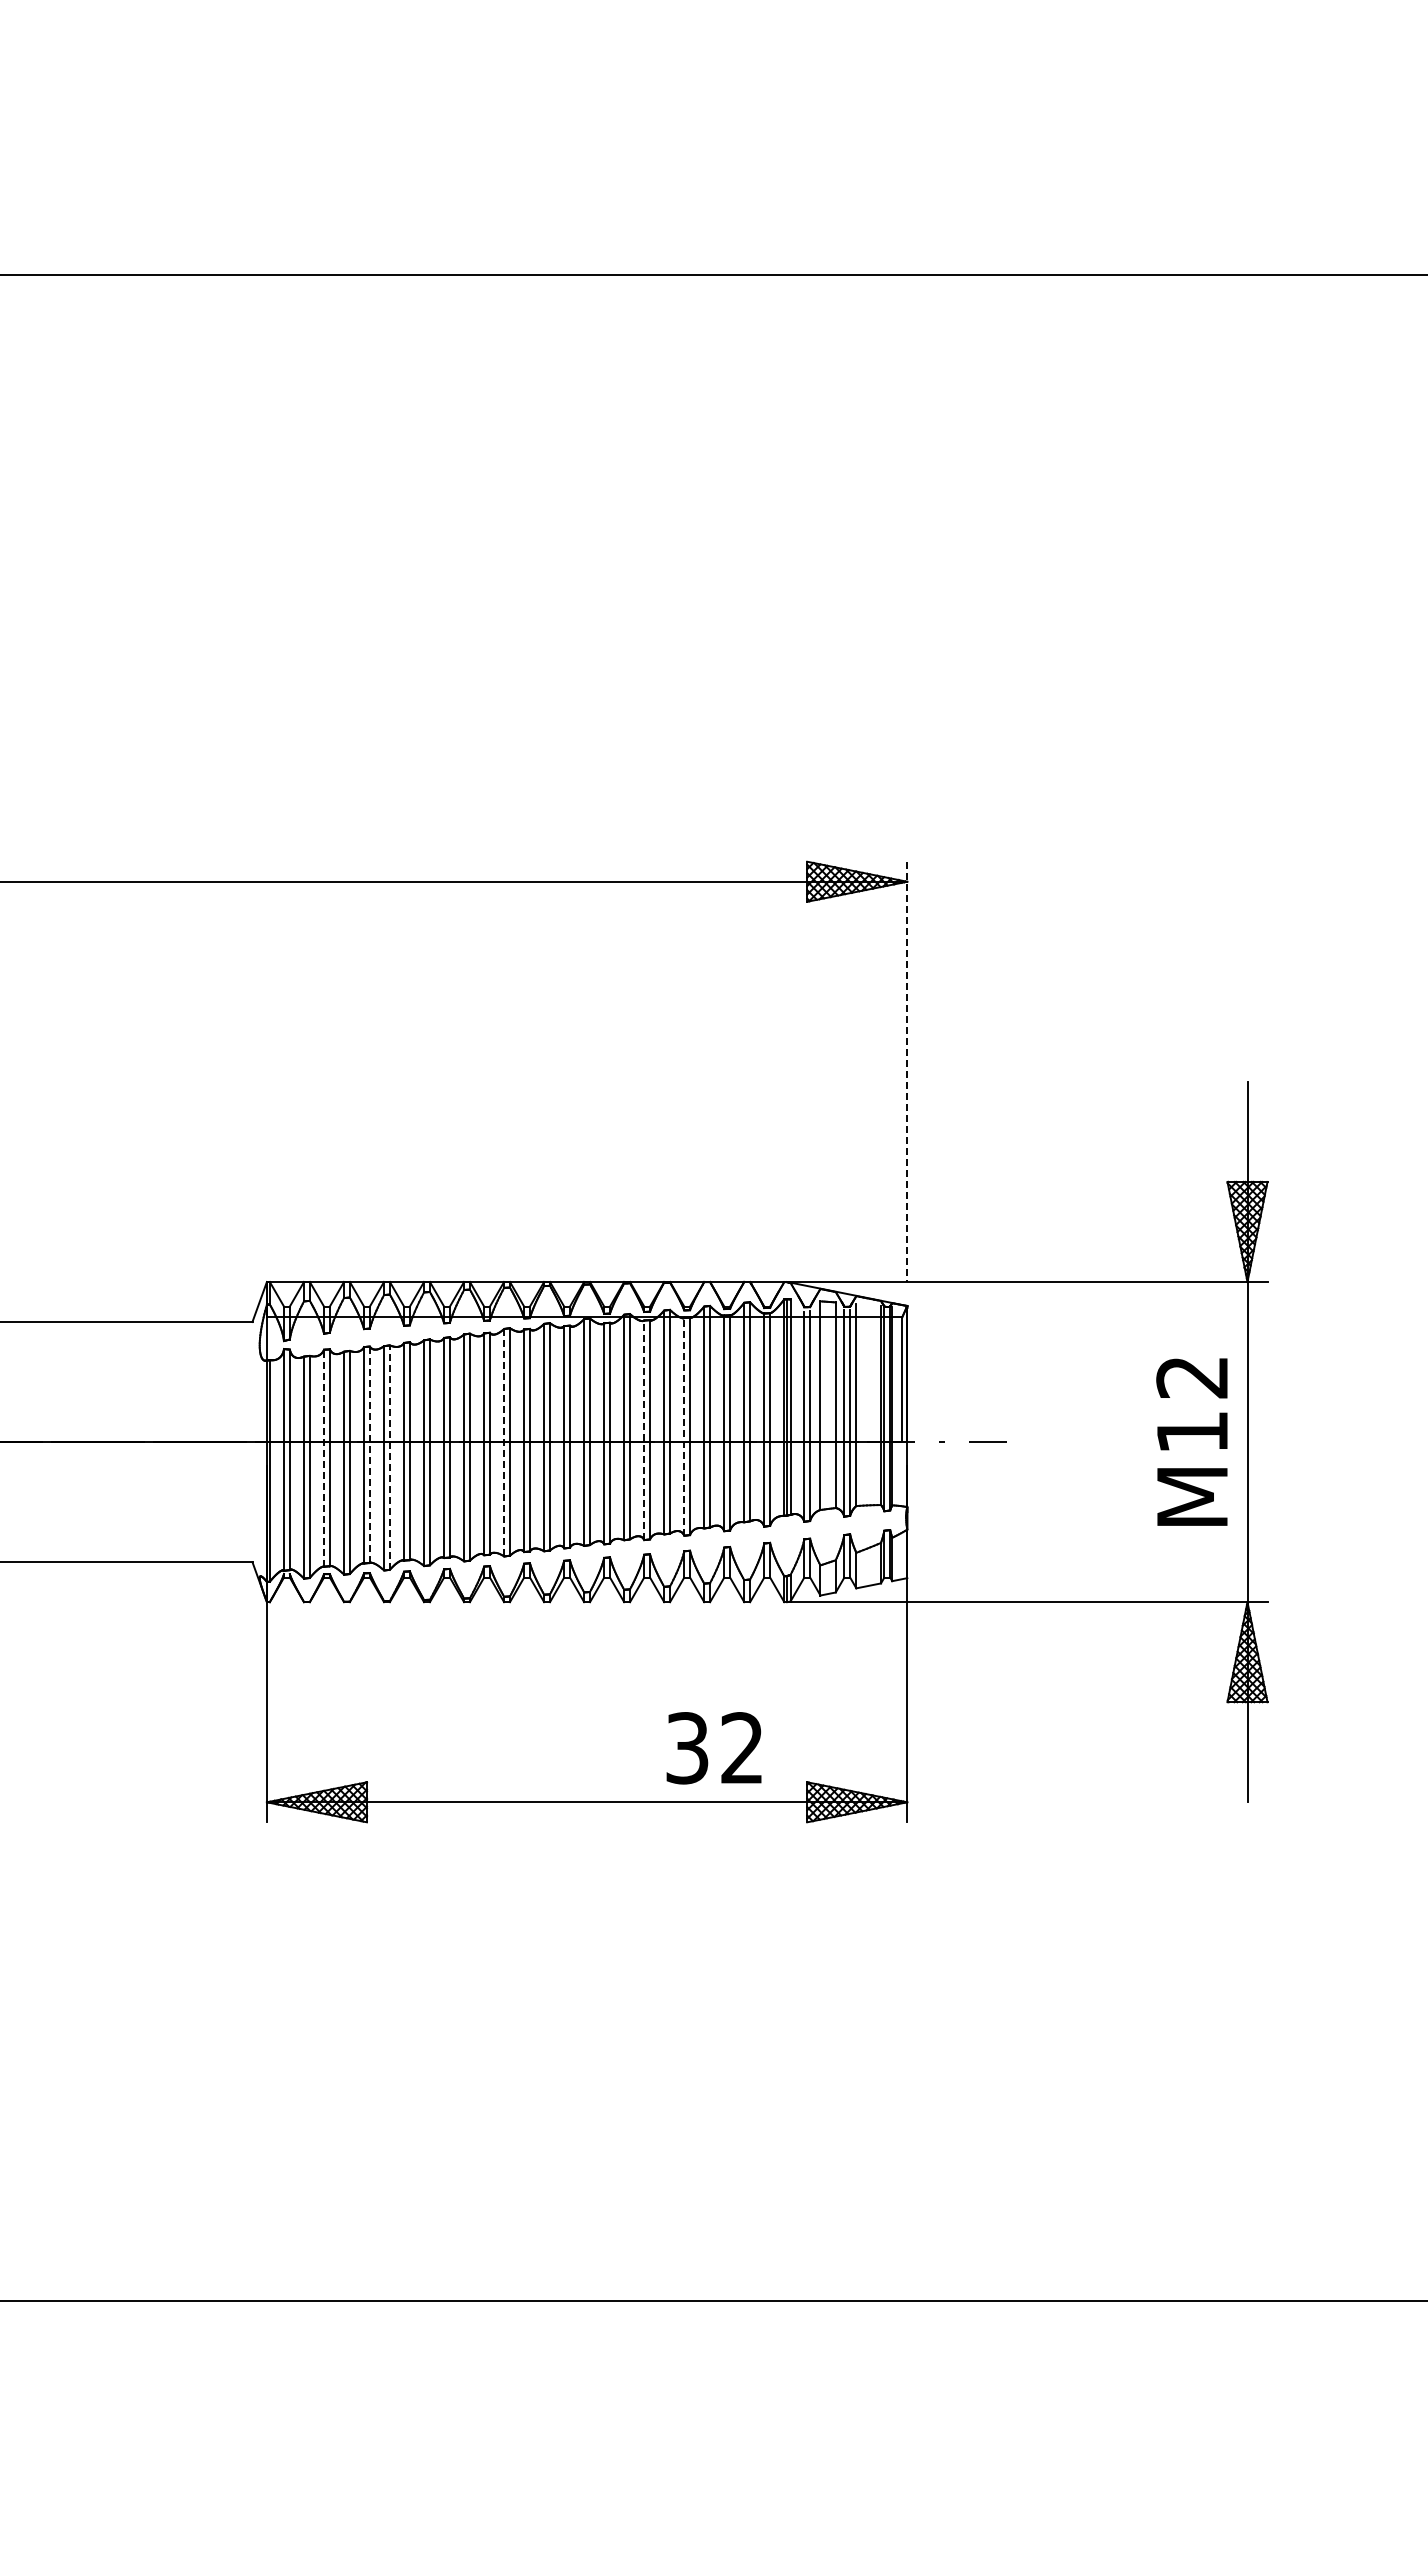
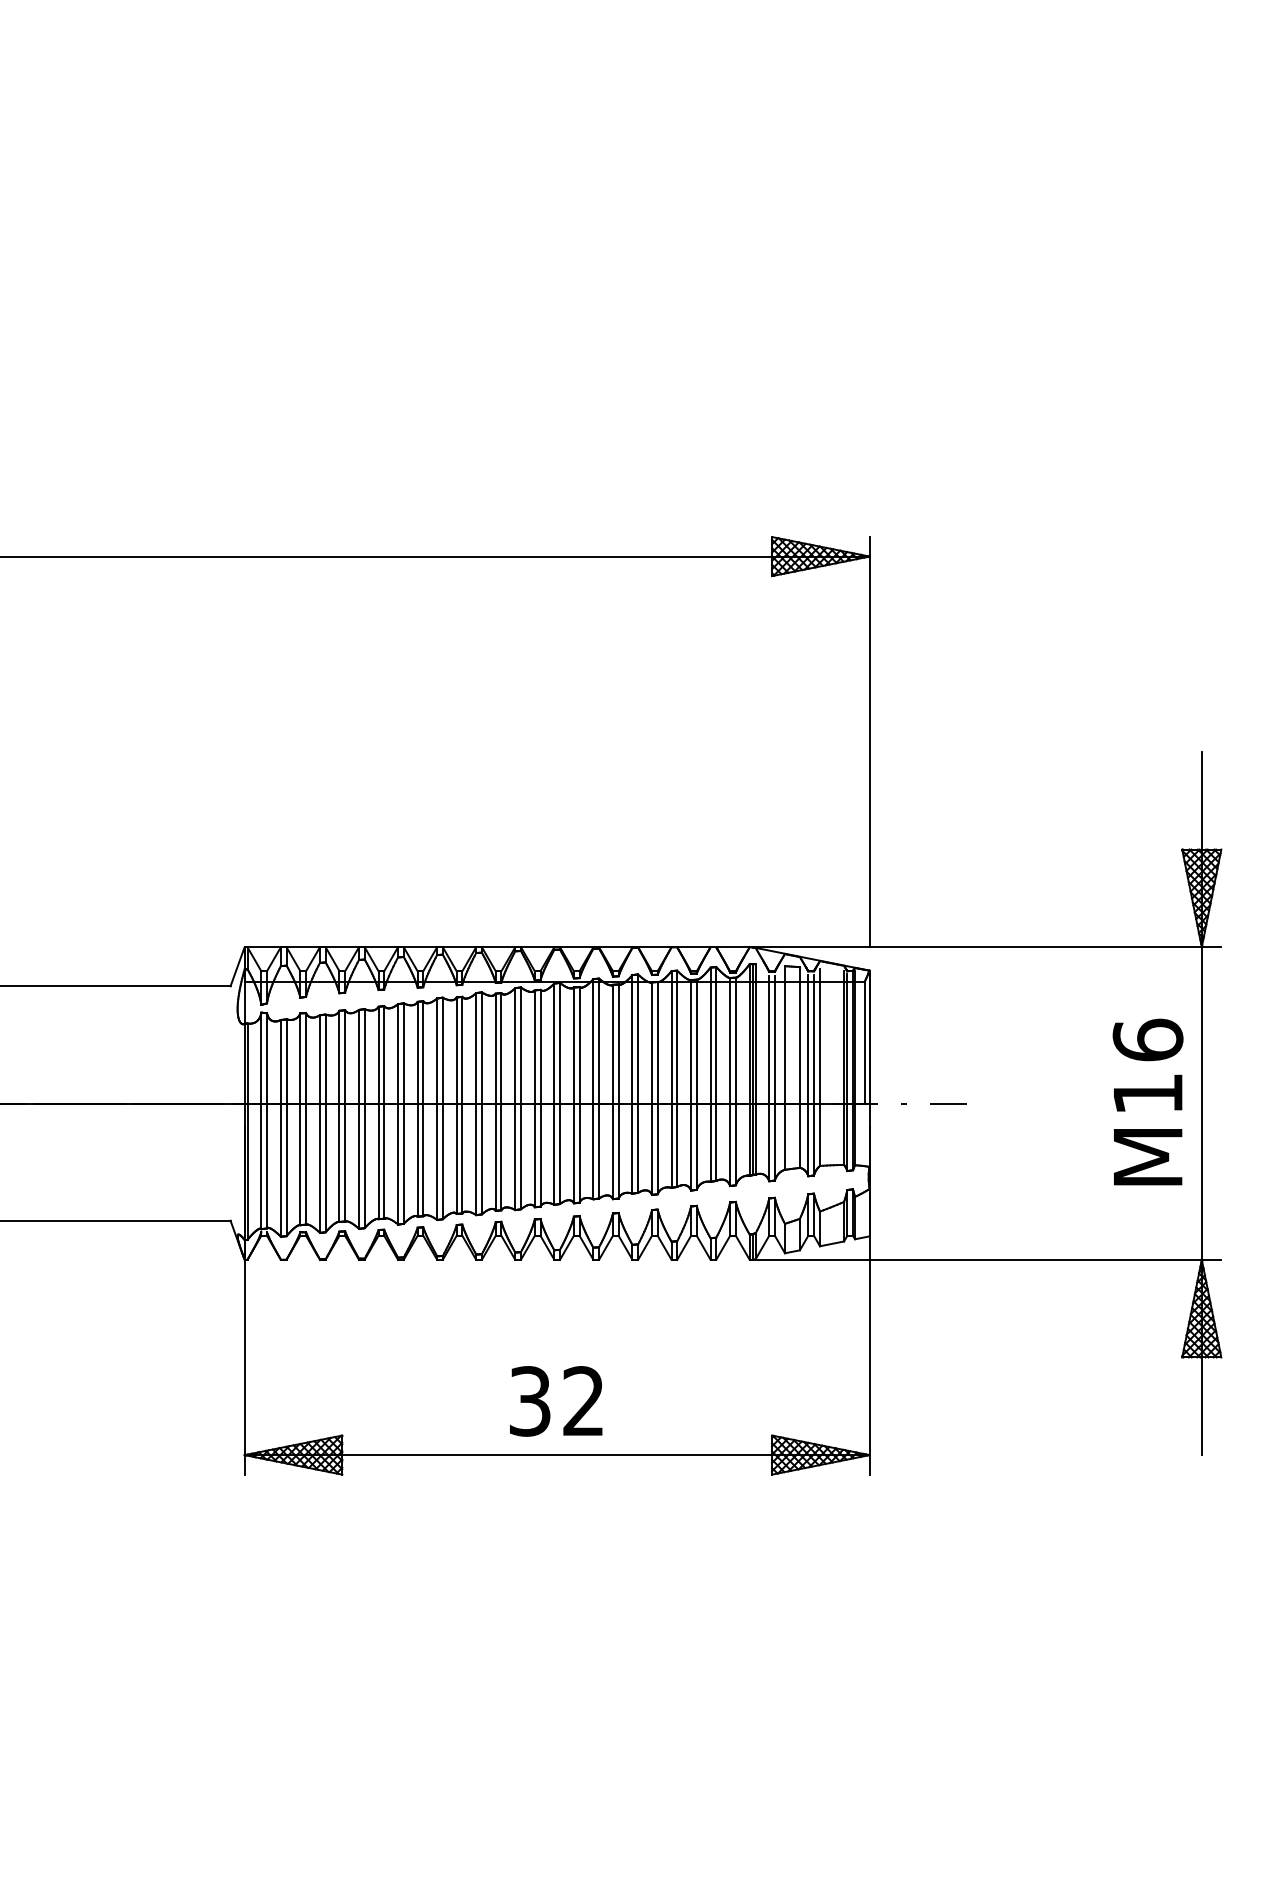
line: (907, 1072) -> (869, 742), dashed -> solid
text: (1192, 1376) -> (1148, 1039), M12 -> M16
line: (684, 1426) -> (652, 1088), dashed -> solid
line: (644, 1430) -> (613, 1092), dashed -> solid
line: (504, 1442) -> (476, 1103), dashed -> solid
line: (369, 1454) -> (344, 1115), dashed -> solid
line: (389, 1457) -> (364, 1118), dashed -> solid
line: (324, 1458) -> (300, 1119), dashed -> solid
text: (713, 1748) -> (555, 1401), moved

